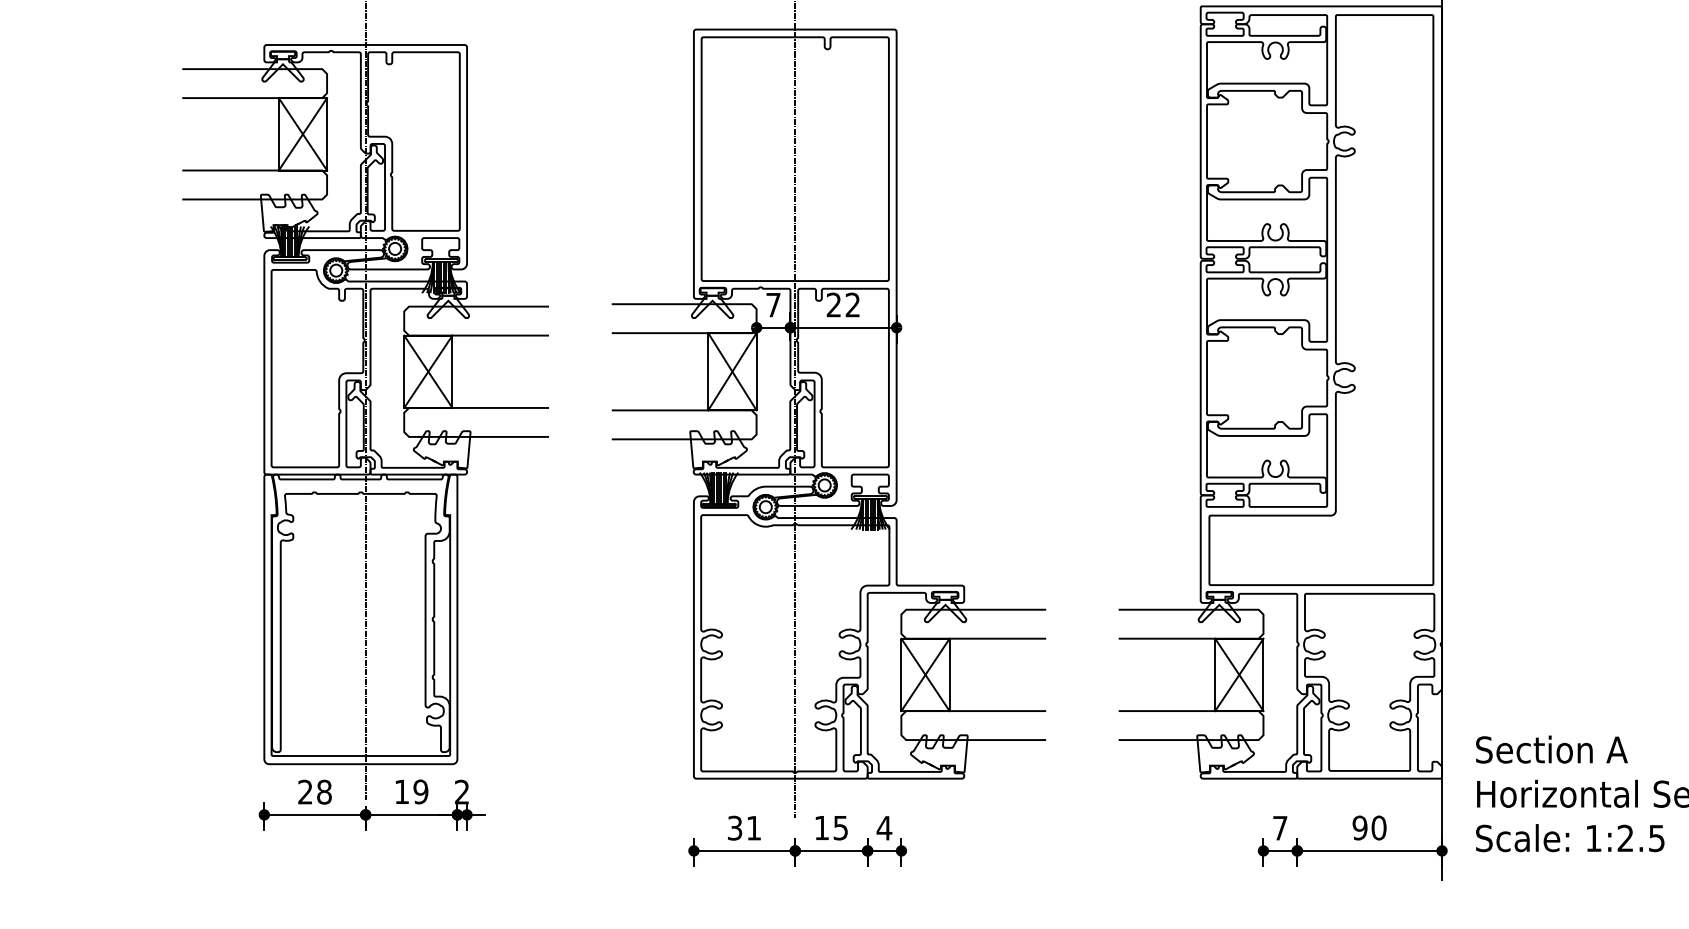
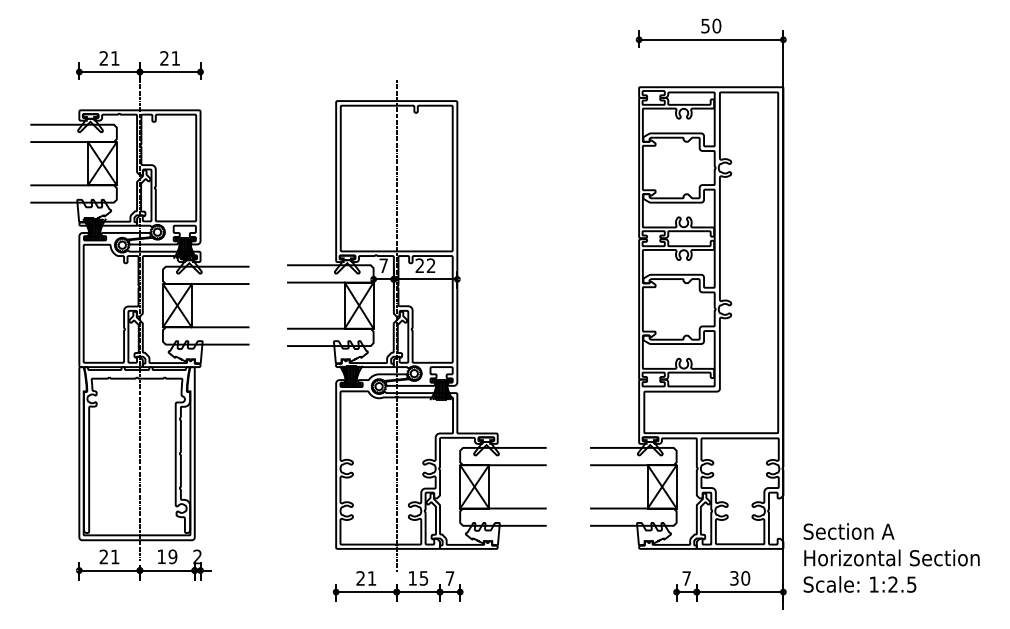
text: (323, 791) -> (114, 556), 28 -> 21
text: (734, 828) -> (360, 578), 31 -> 21
text: (883, 828) -> (449, 578), 4 -> 7
text: (1360, 828) -> (734, 578), 90 -> 30

